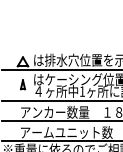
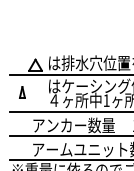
part: (22, 84) -> (21, 92), moved

